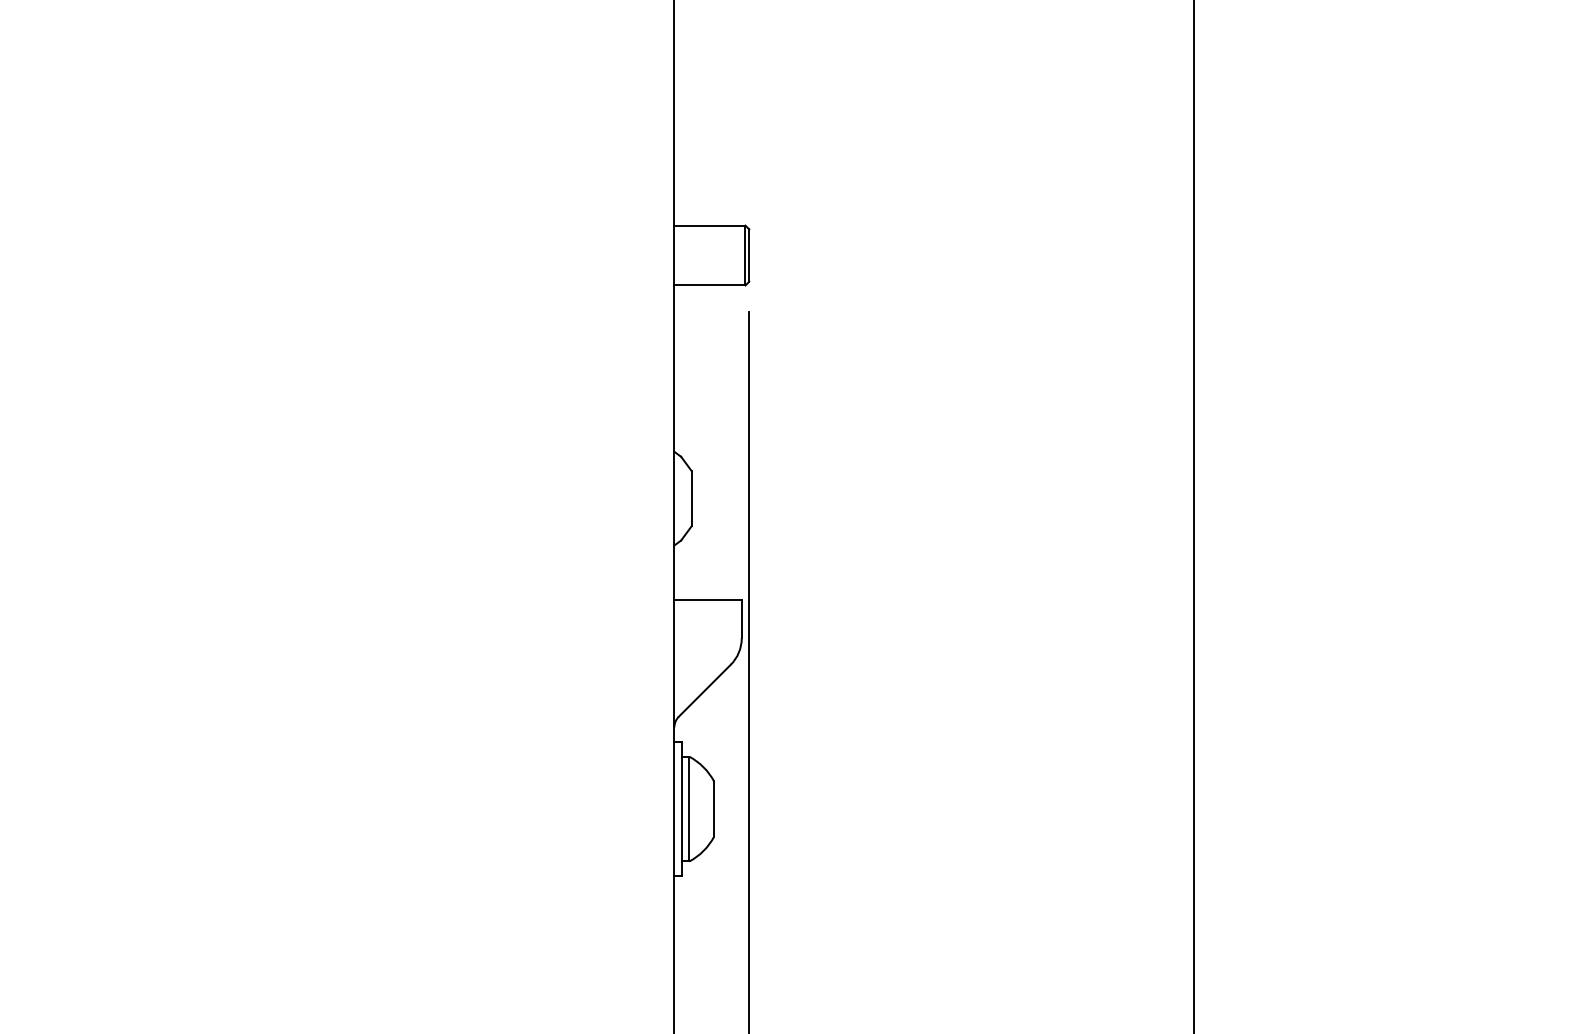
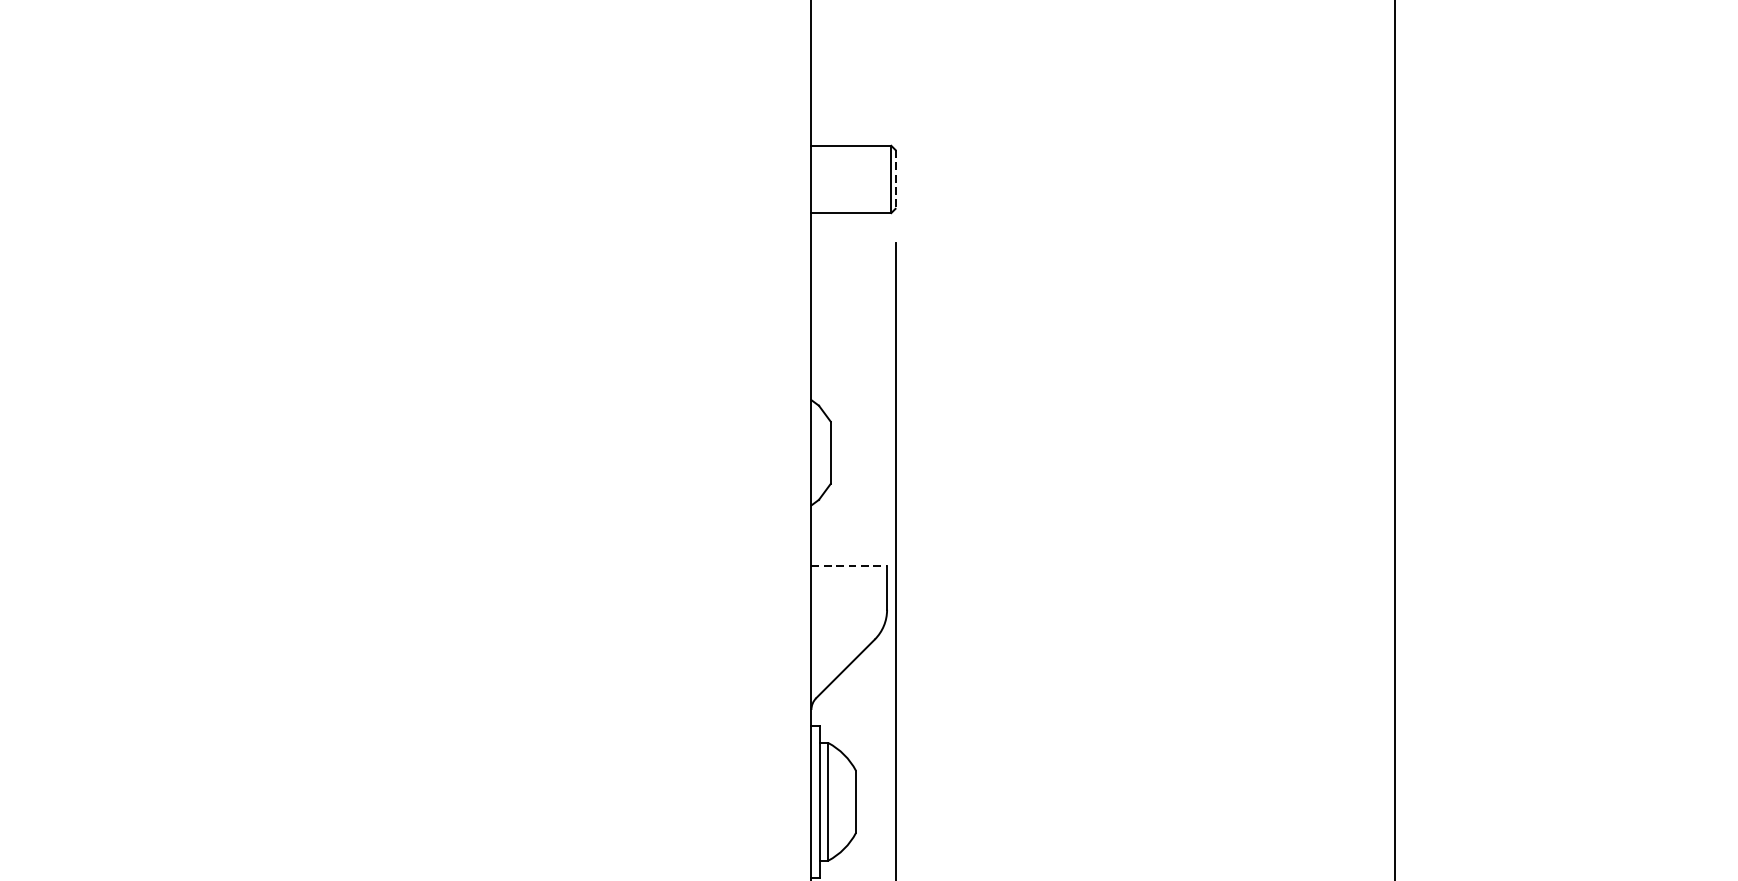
line: (749, 256) -> (895, 180), solid -> dashed
line: (708, 599) -> (849, 566), solid -> dashed

